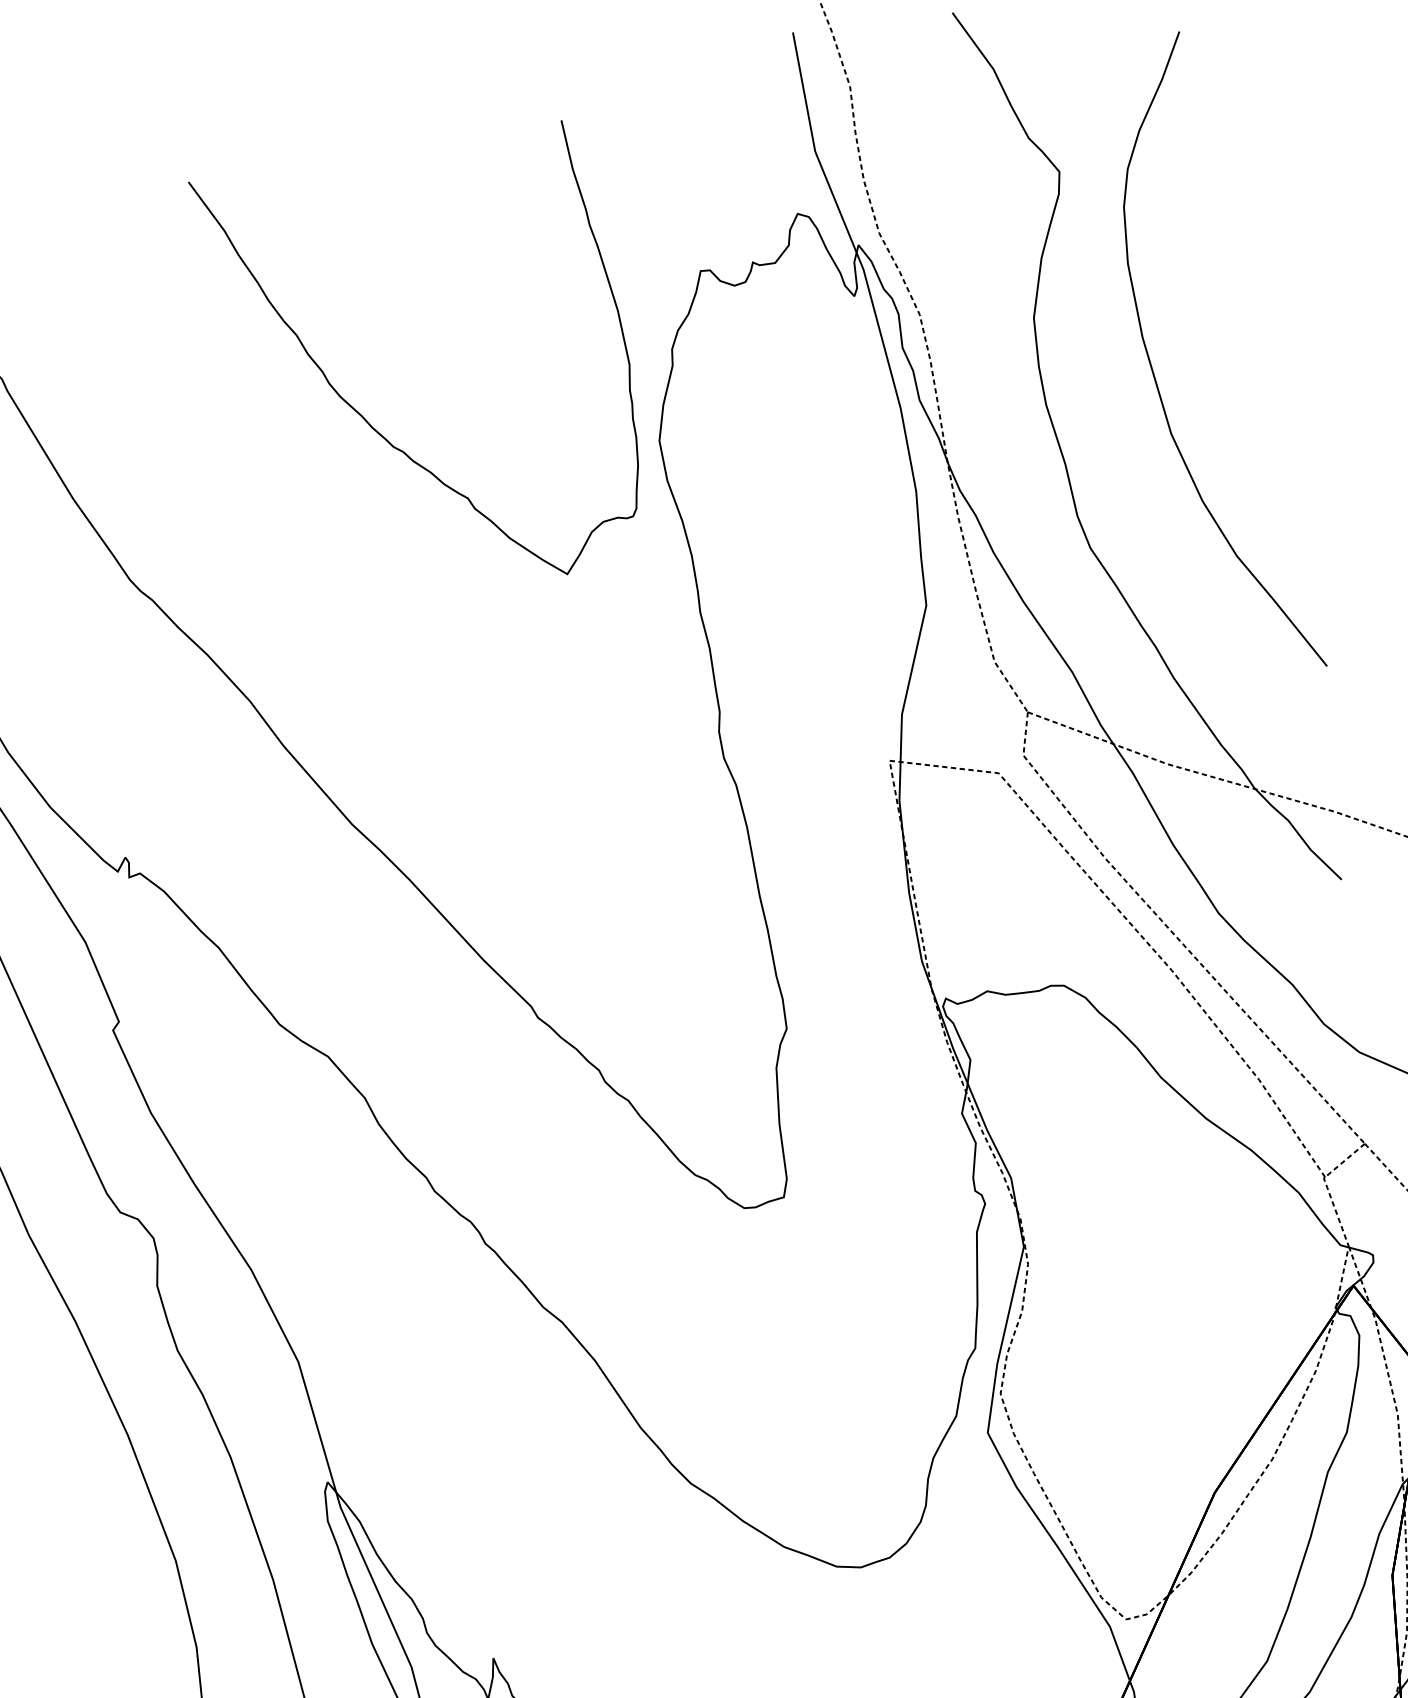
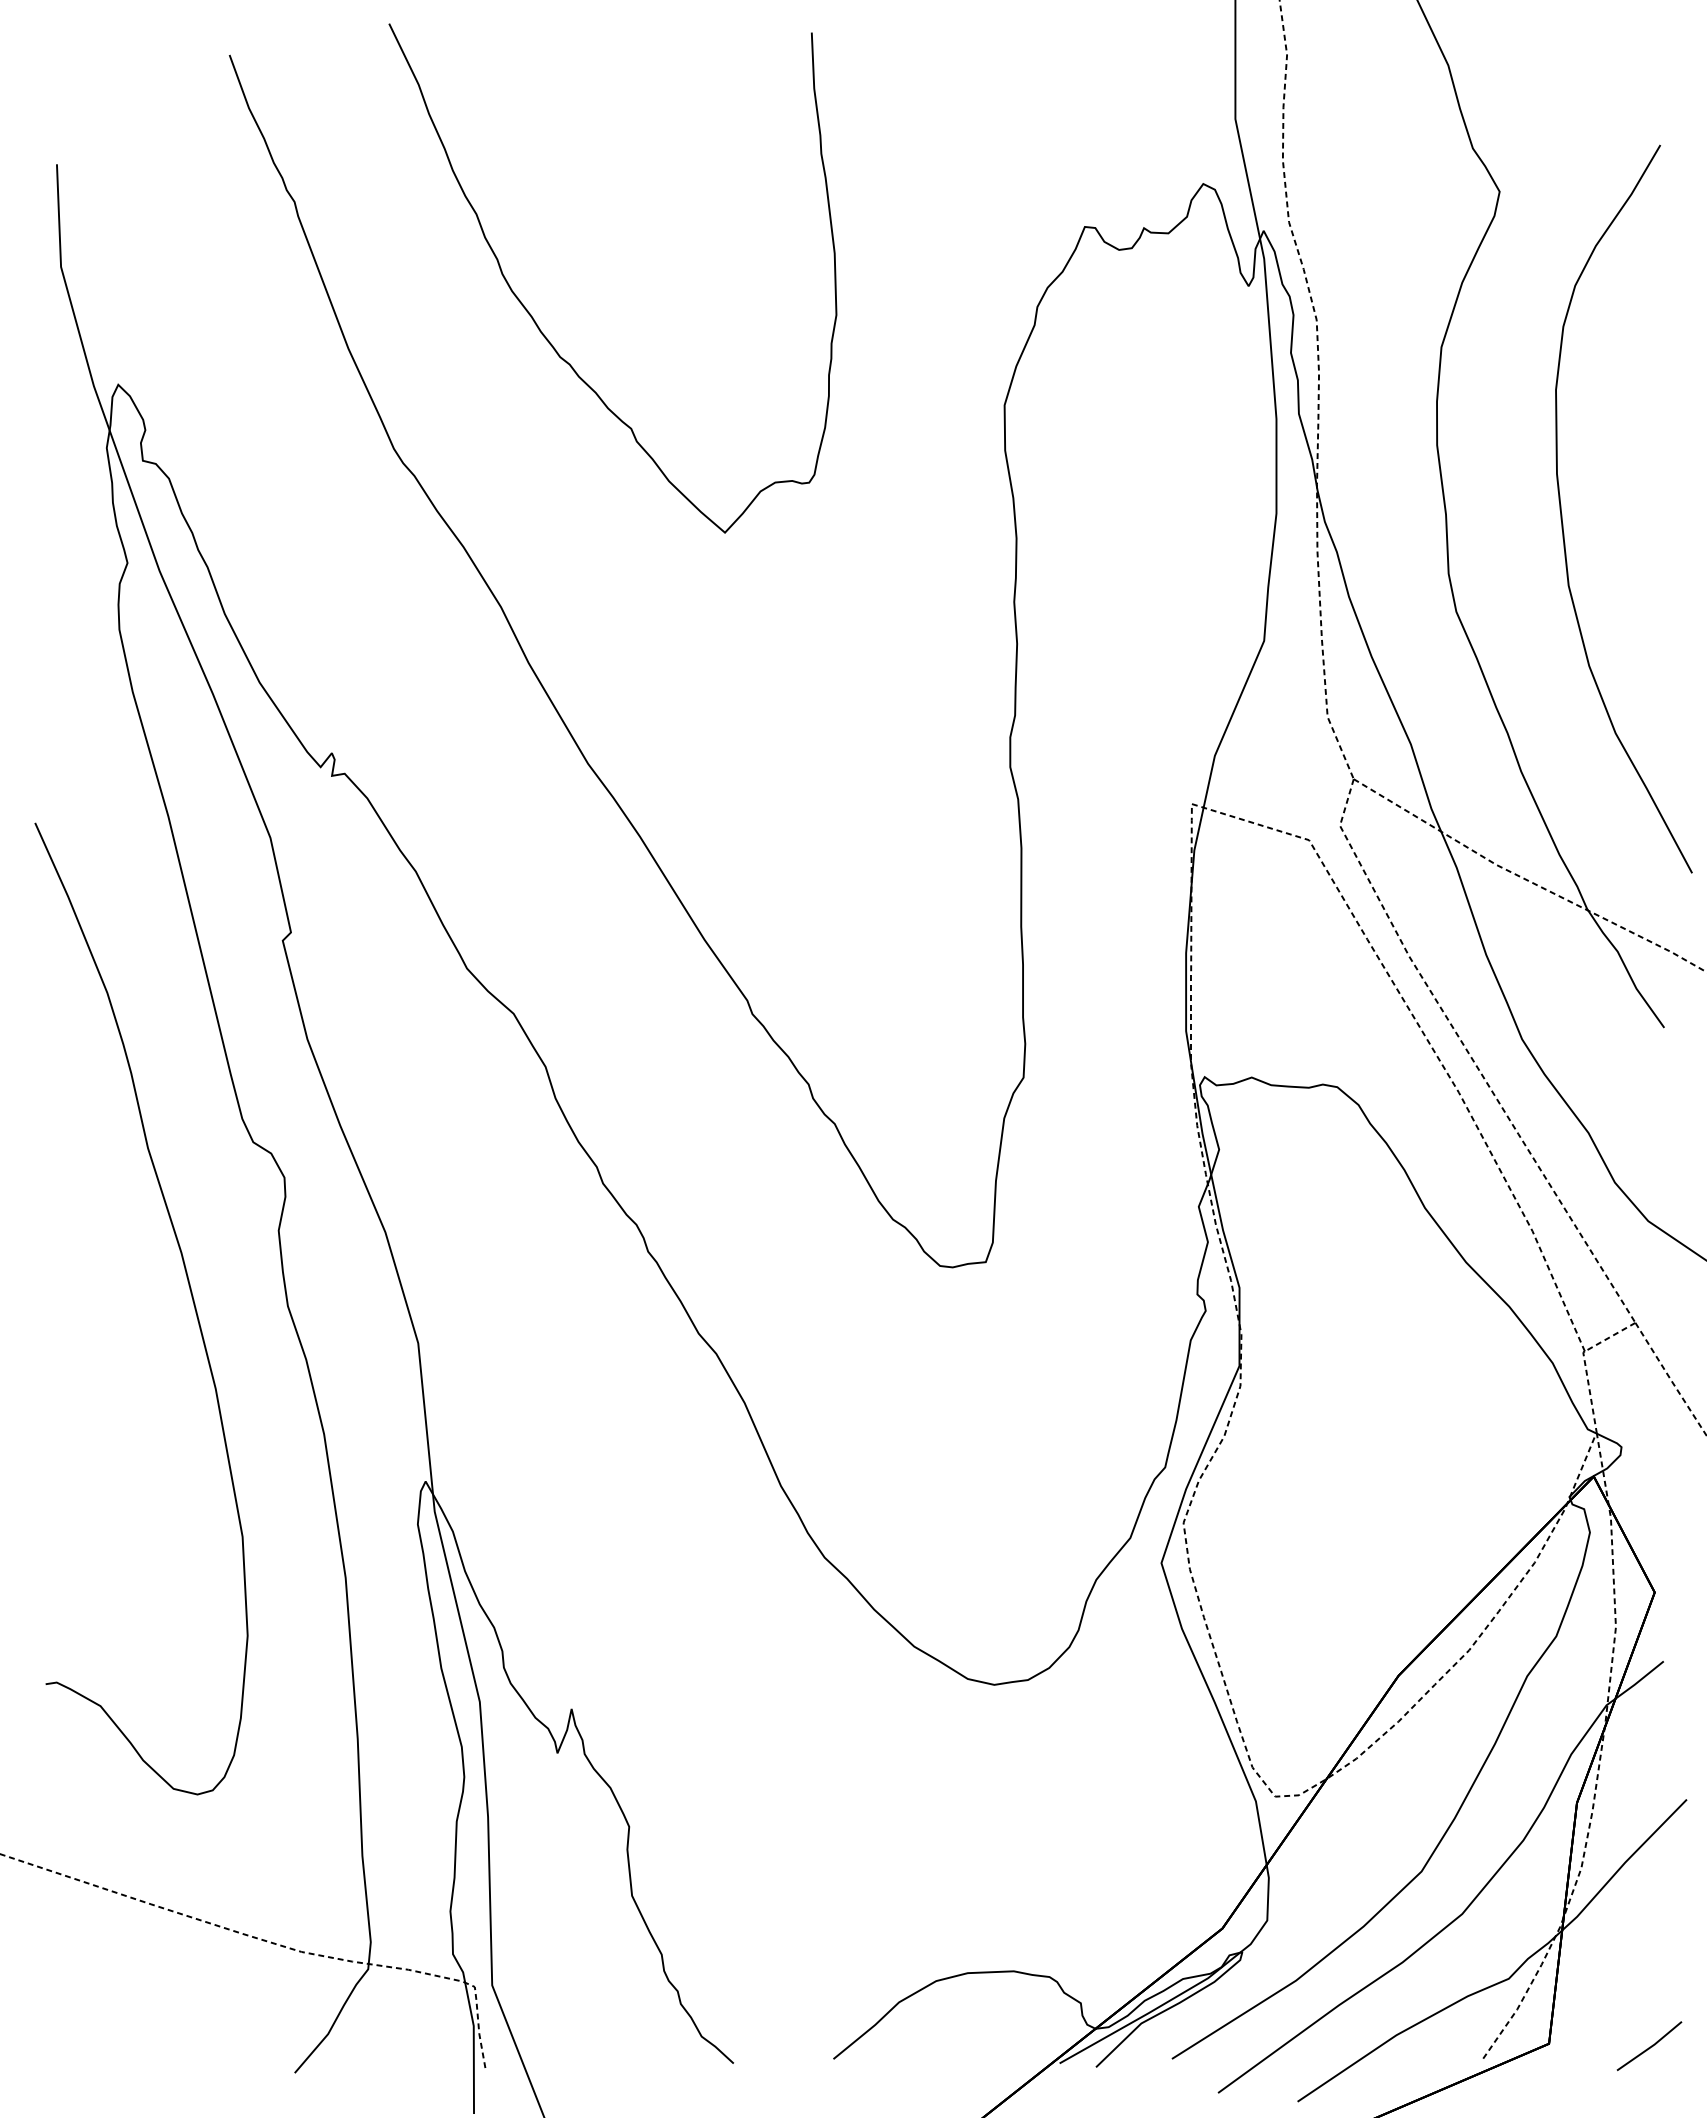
curve: (1154, 372) -> (1562, 514), moved
curve: (369, 422) -> (538, 325), moved

